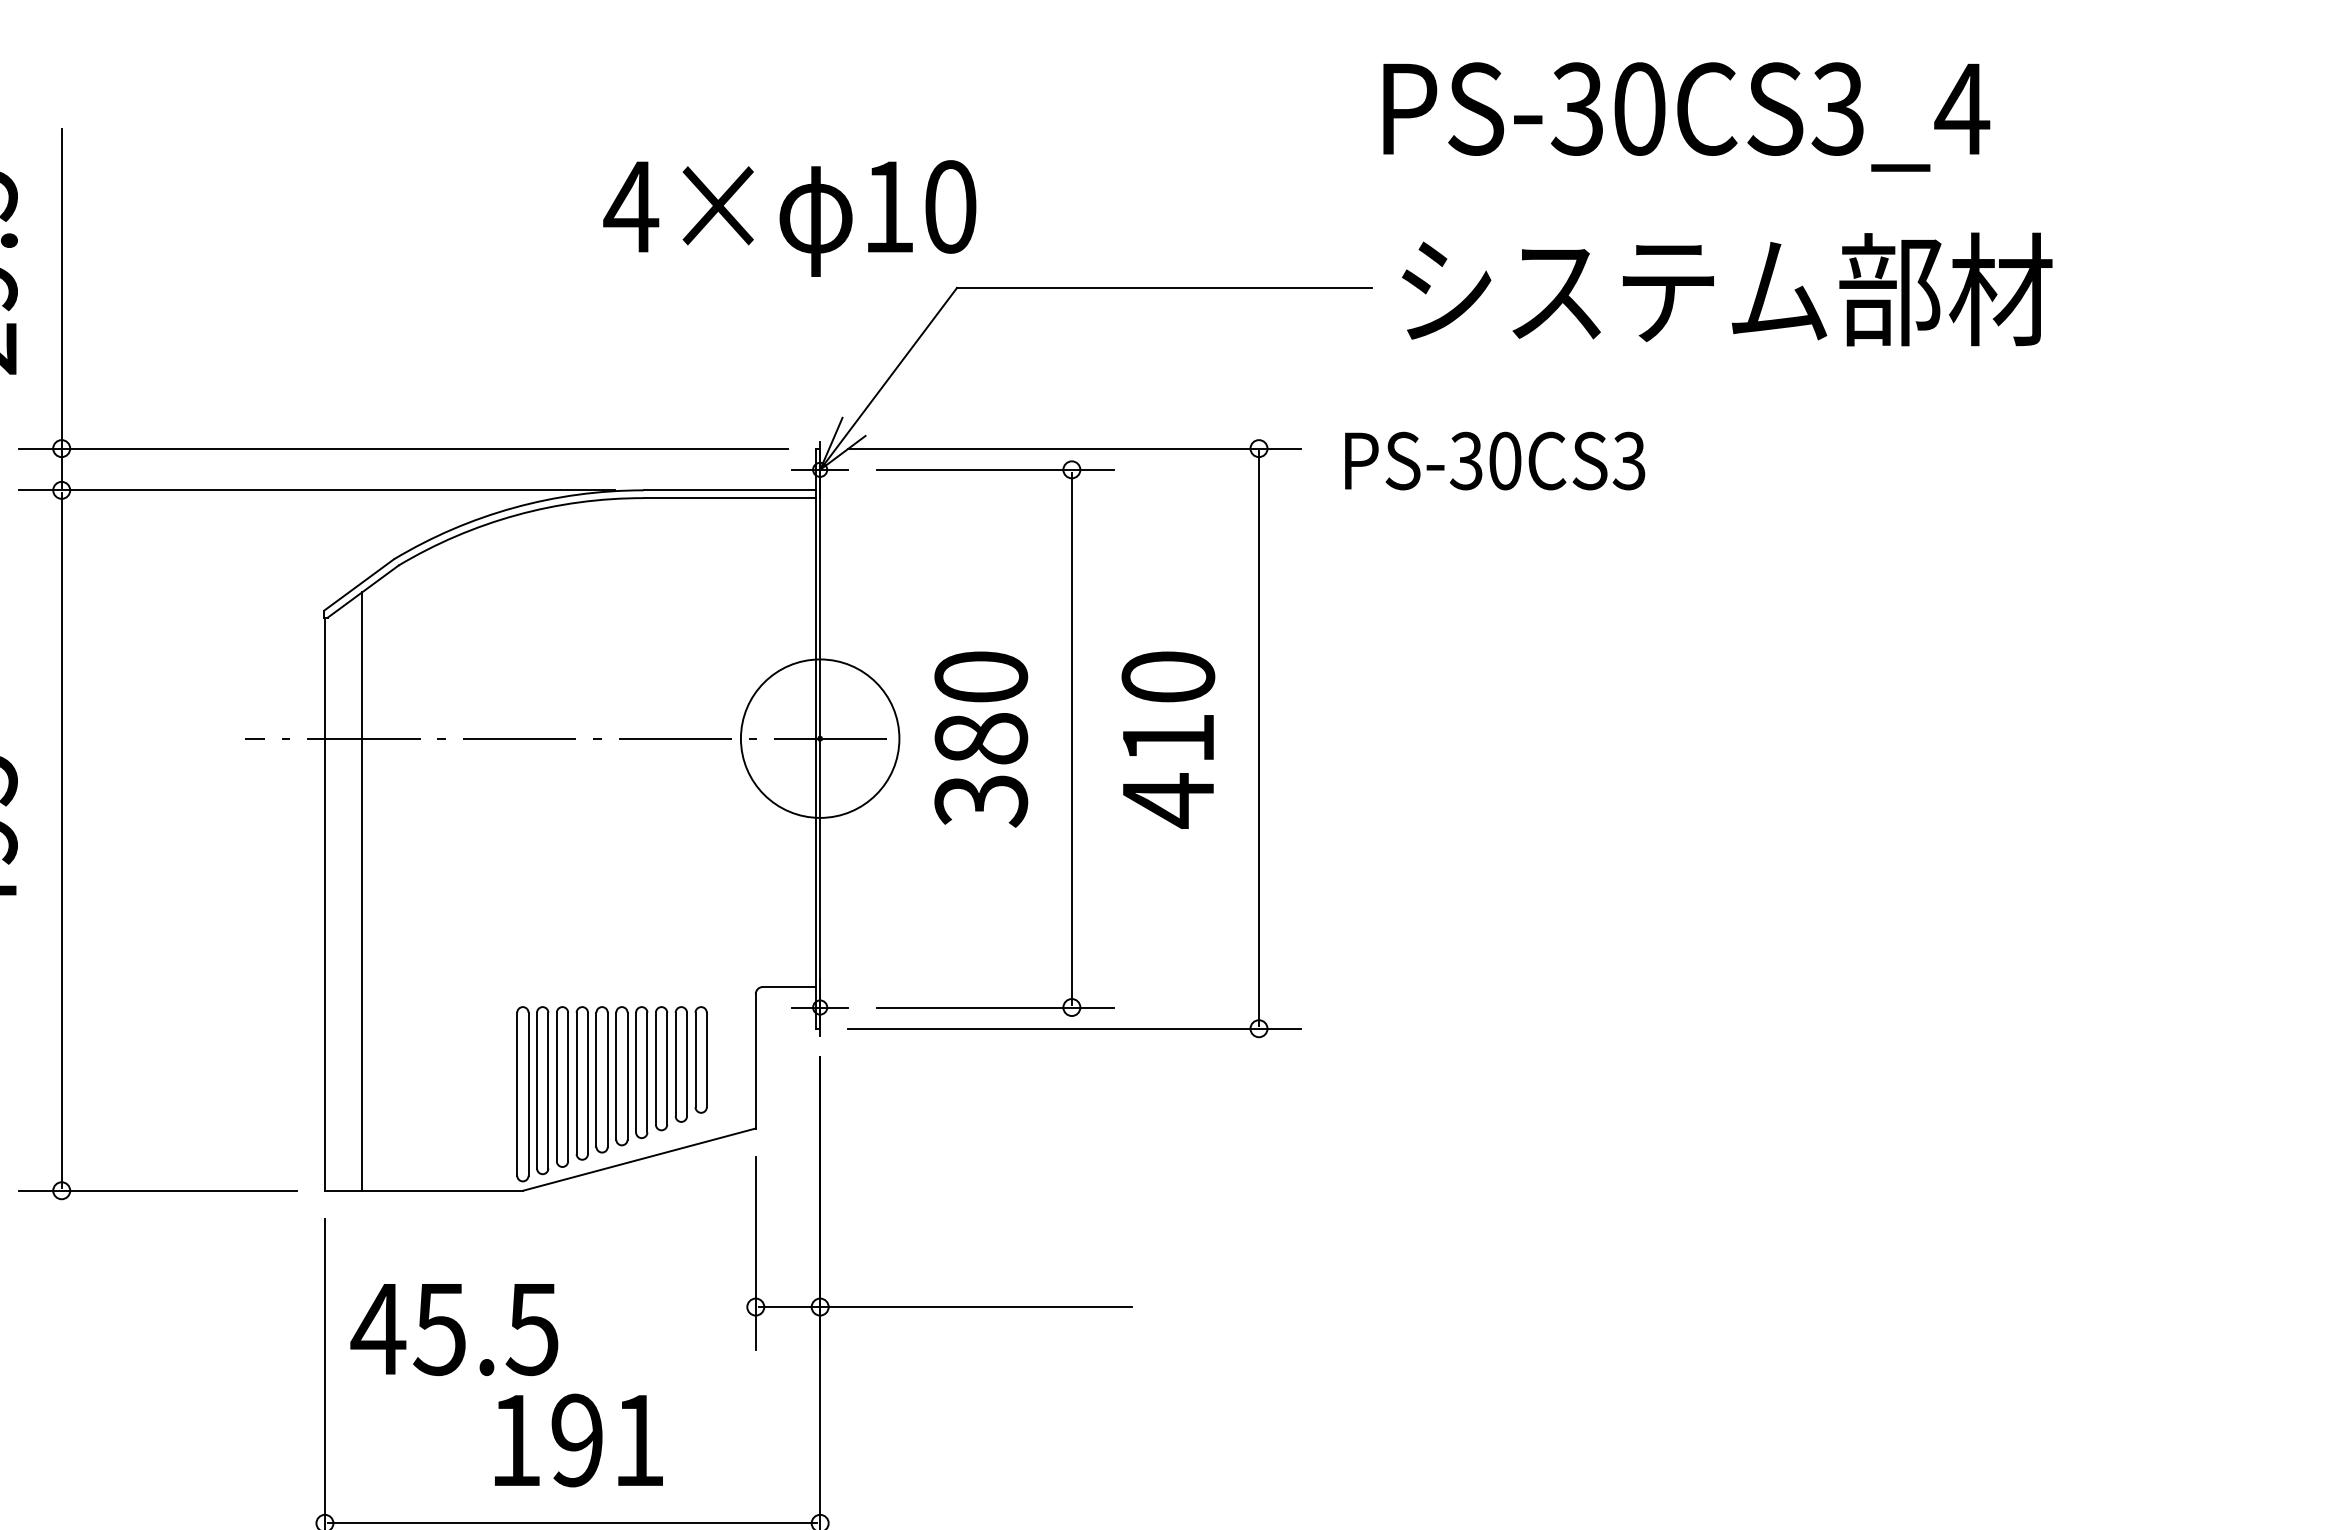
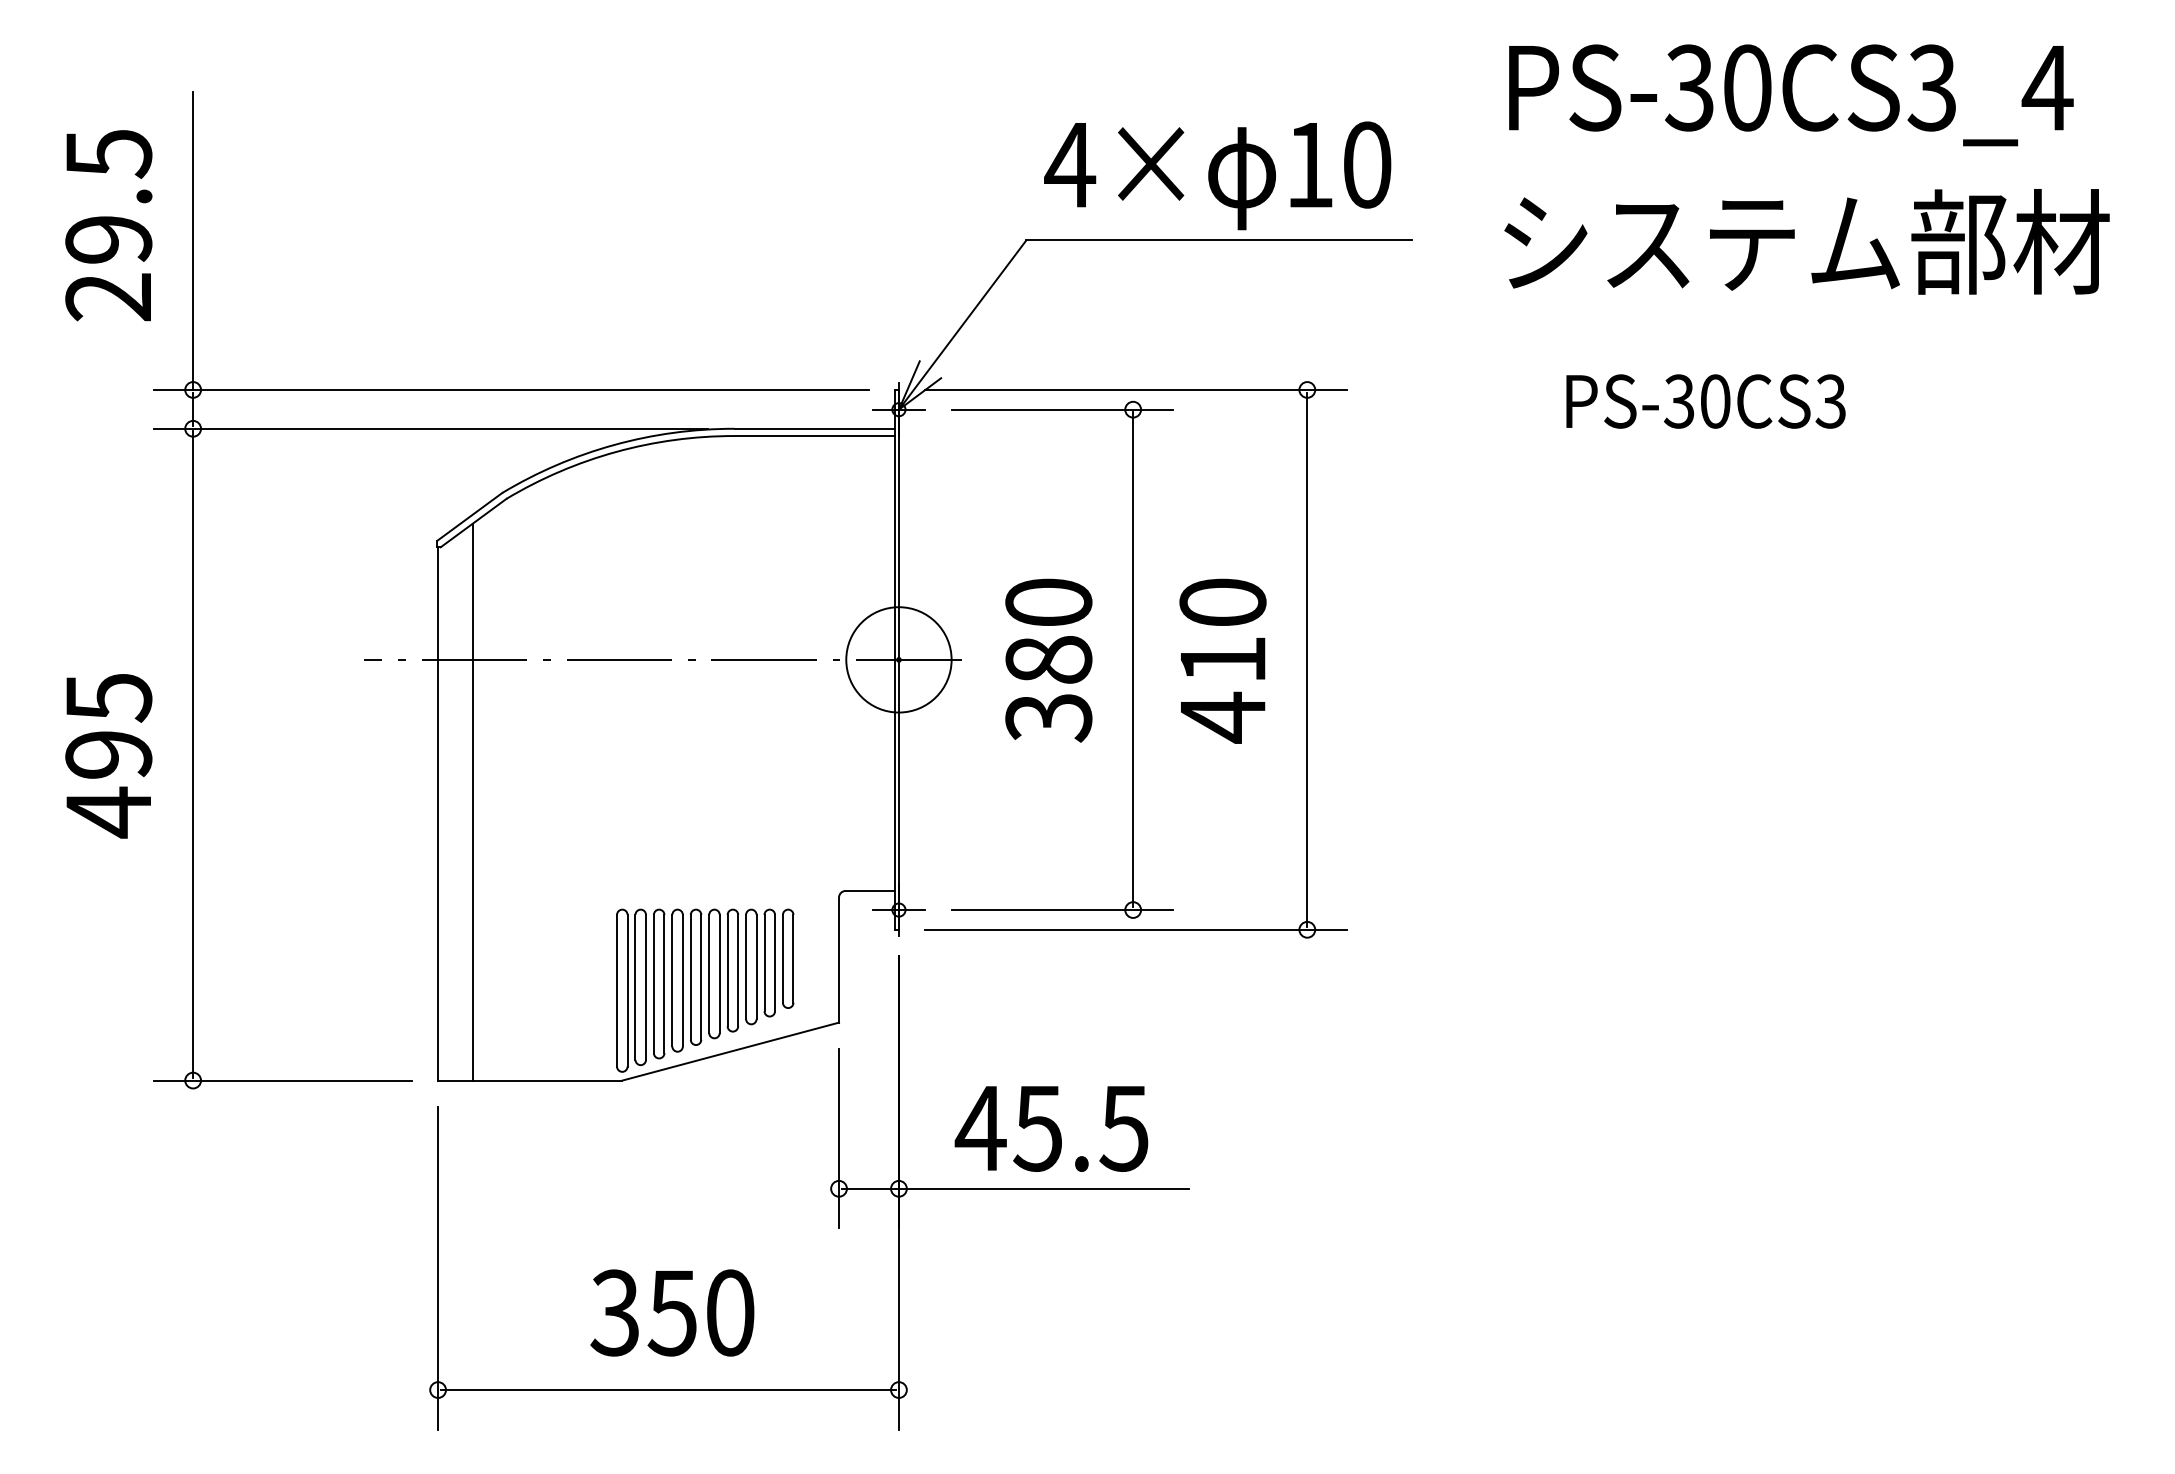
text: (1686, 117) -> (1791, 95), moved
text: (789, 218) -> (1217, 175), moved
text: (1726, 289) -> (1806, 241), moved
text: (1494, 461) -> (1705, 401), moved
circle: (819, 738) -> (898, 659), size x0.71
text: (454, 1329) -> (1051, 1128), moved
text: (576, 1439) -> (672, 1312), 191 -> 350

